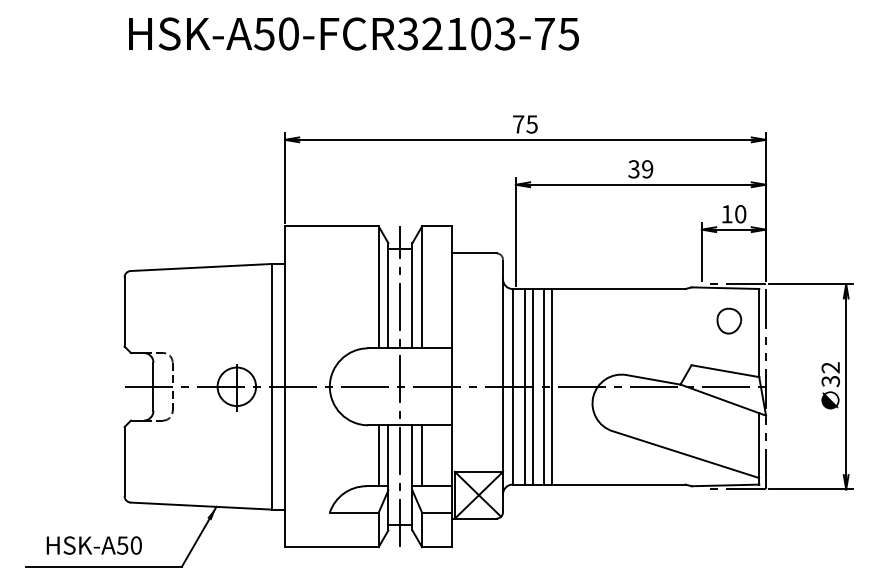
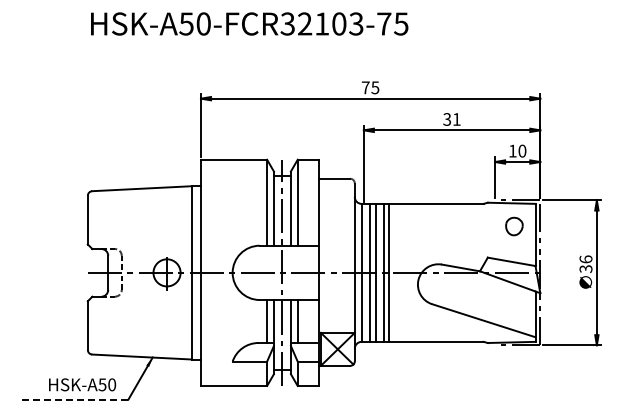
text: (647, 169) -> (456, 119), 39 -> 31
text: (830, 367) -> (585, 259), 32 -> 36
text: (94, 545) -> (82, 384), moved
line: (104, 566) -> (73, 399), solid -> dashed

